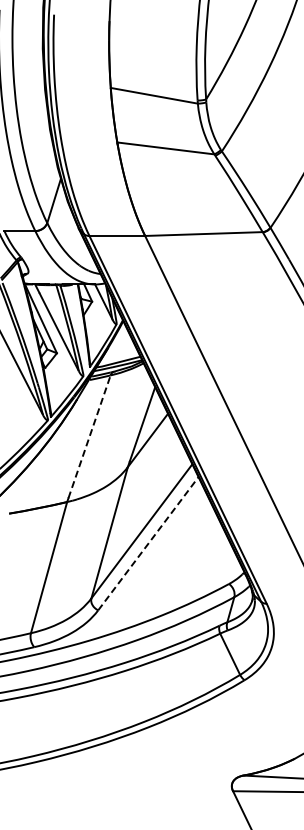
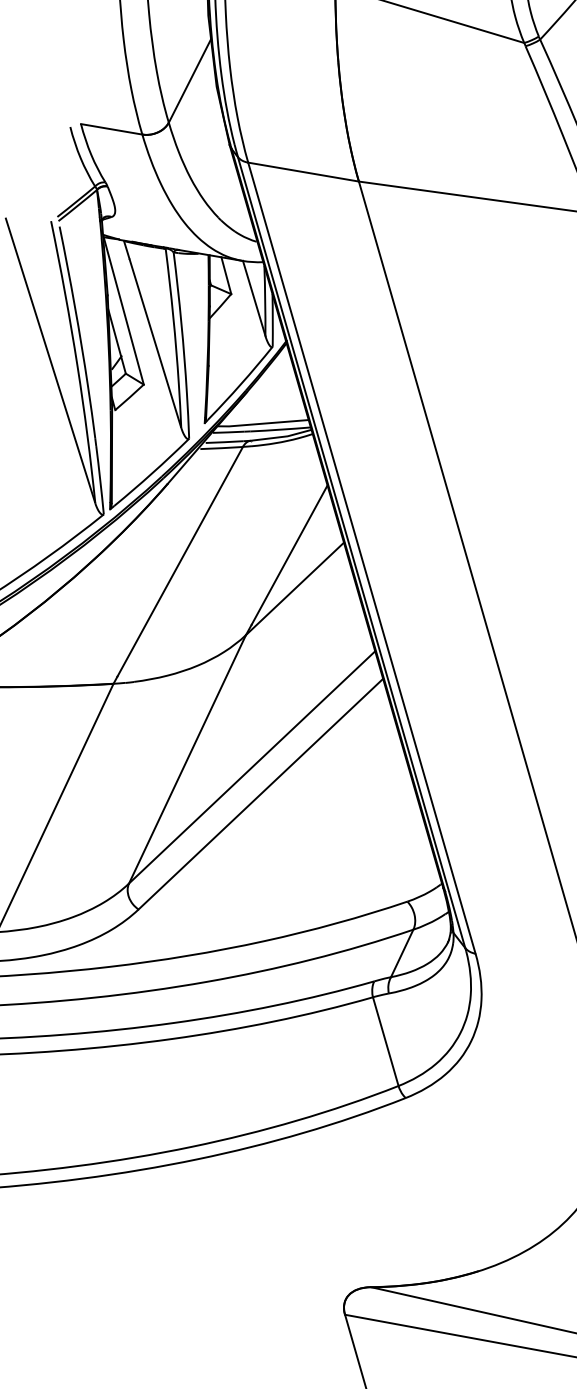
line: (89, 436) -> (180, 561), dashed -> solid
line: (148, 543) -> (261, 793), dashed -> solid

